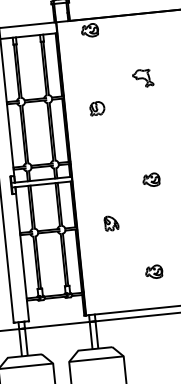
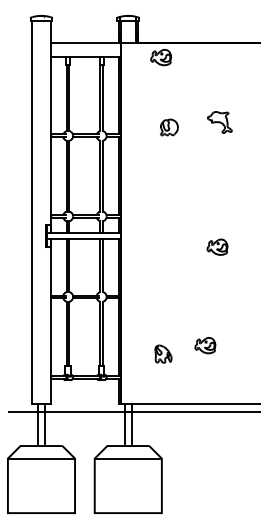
part: (97, 108) -> (169, 127), moved
part: (111, 222) -> (163, 353), moved
part: (154, 271) -> (205, 345), moved

